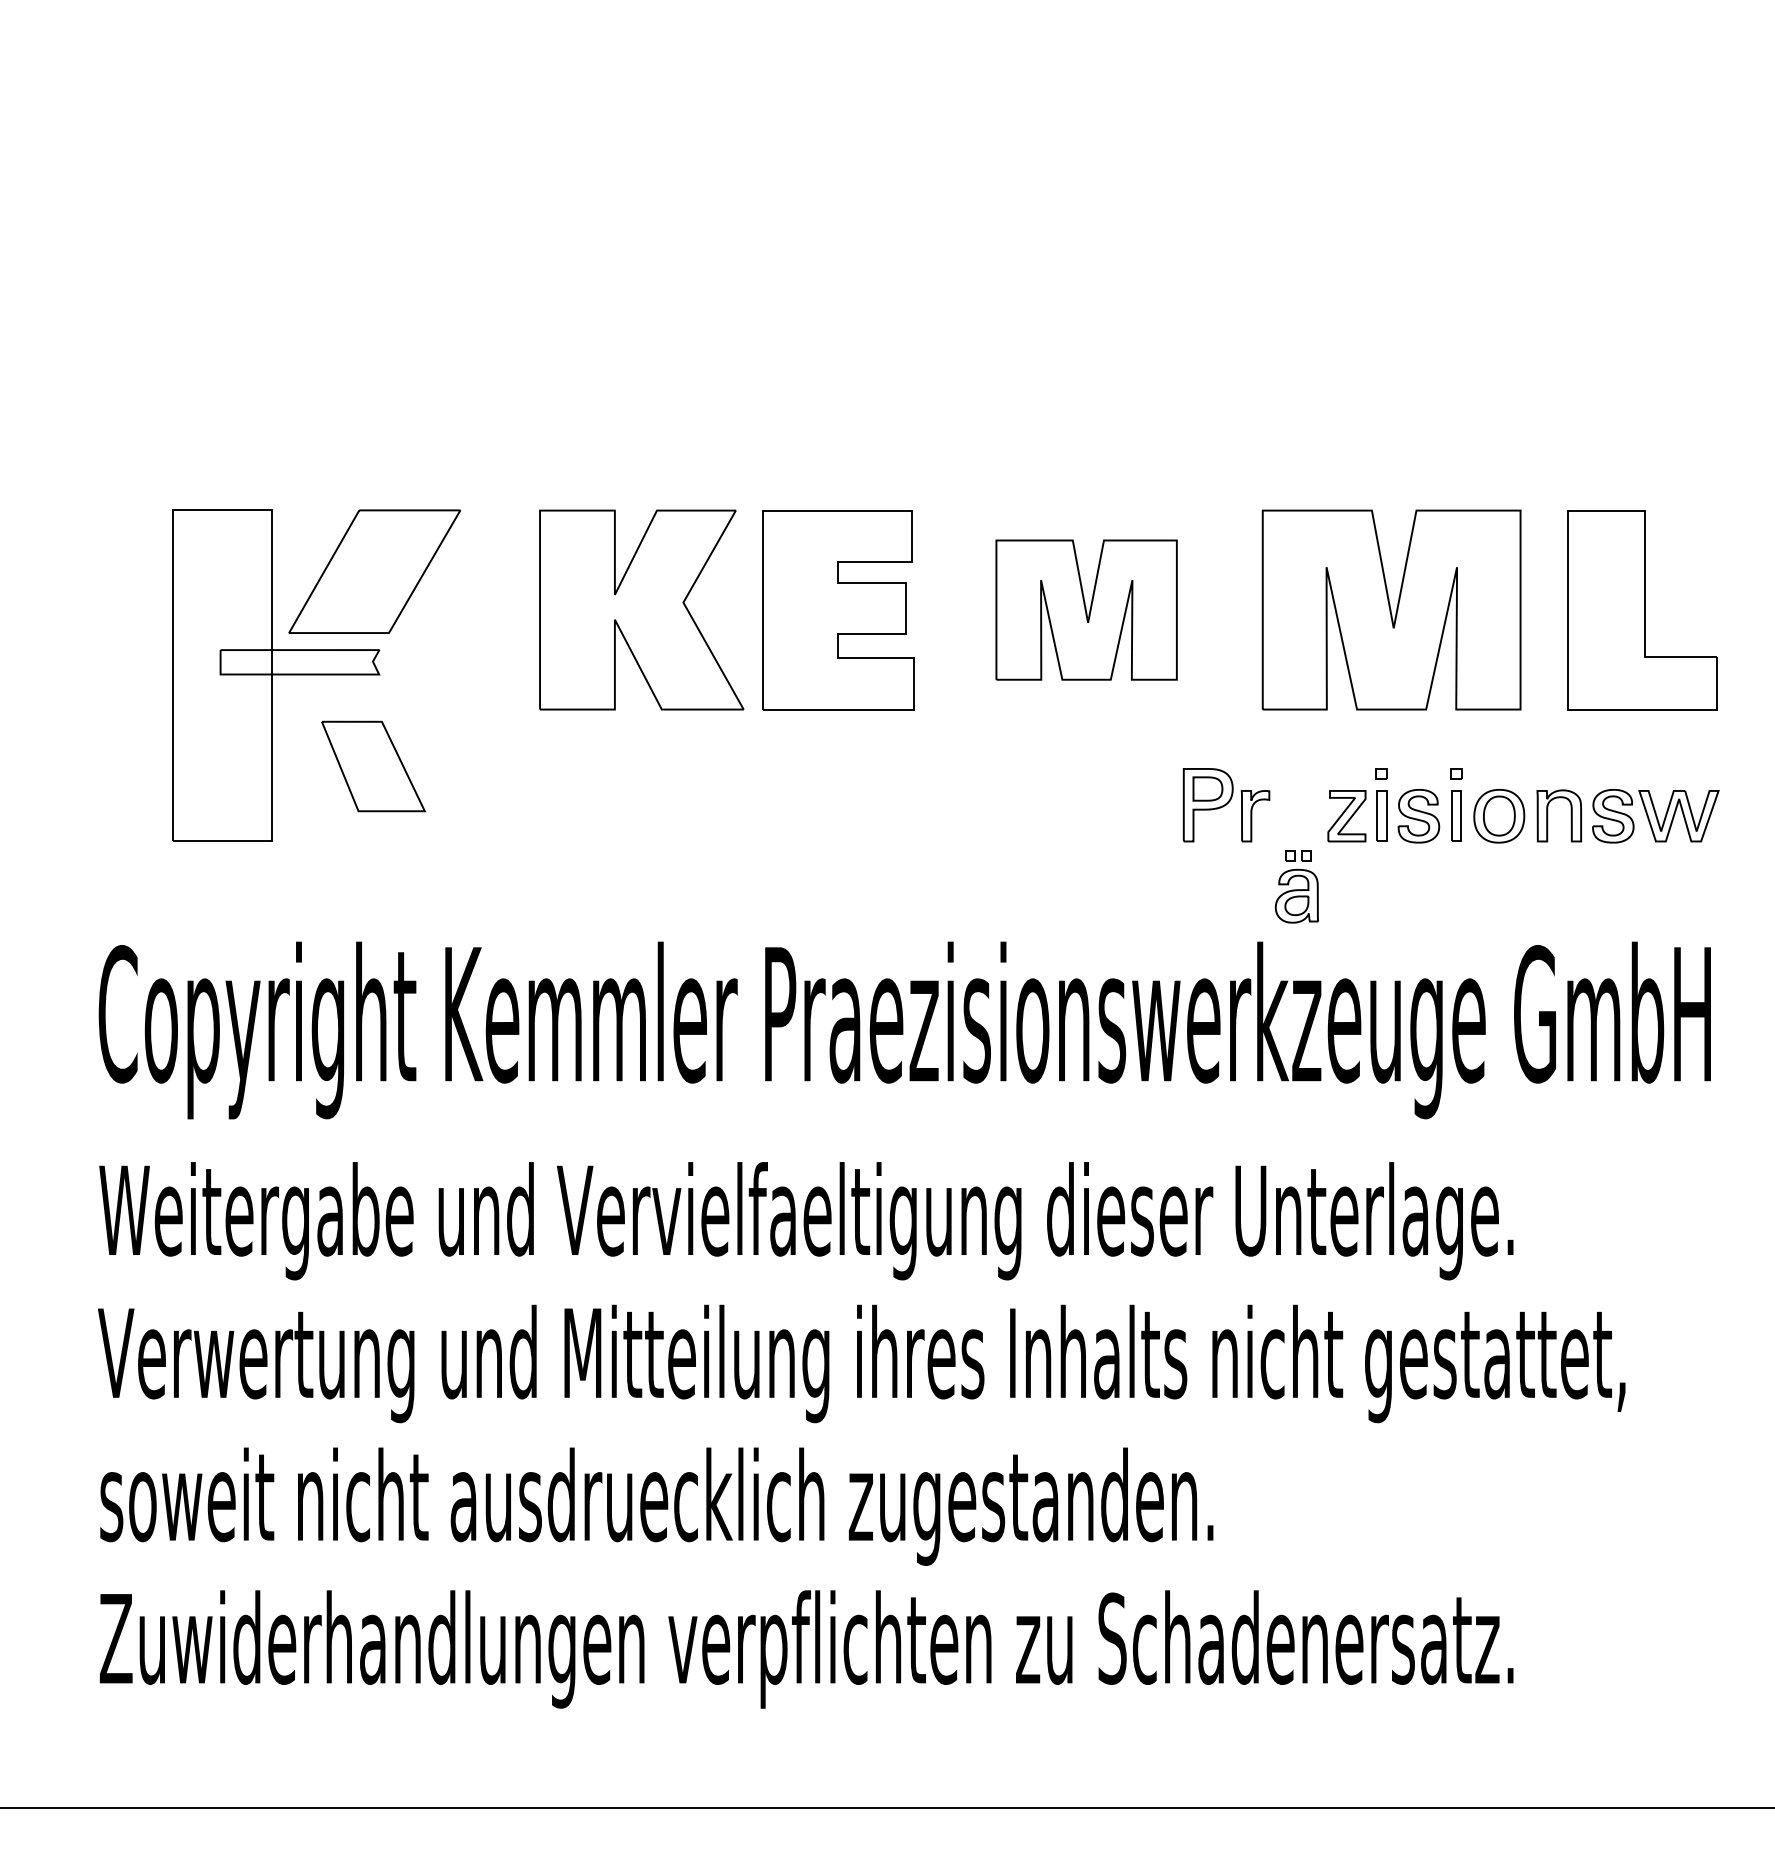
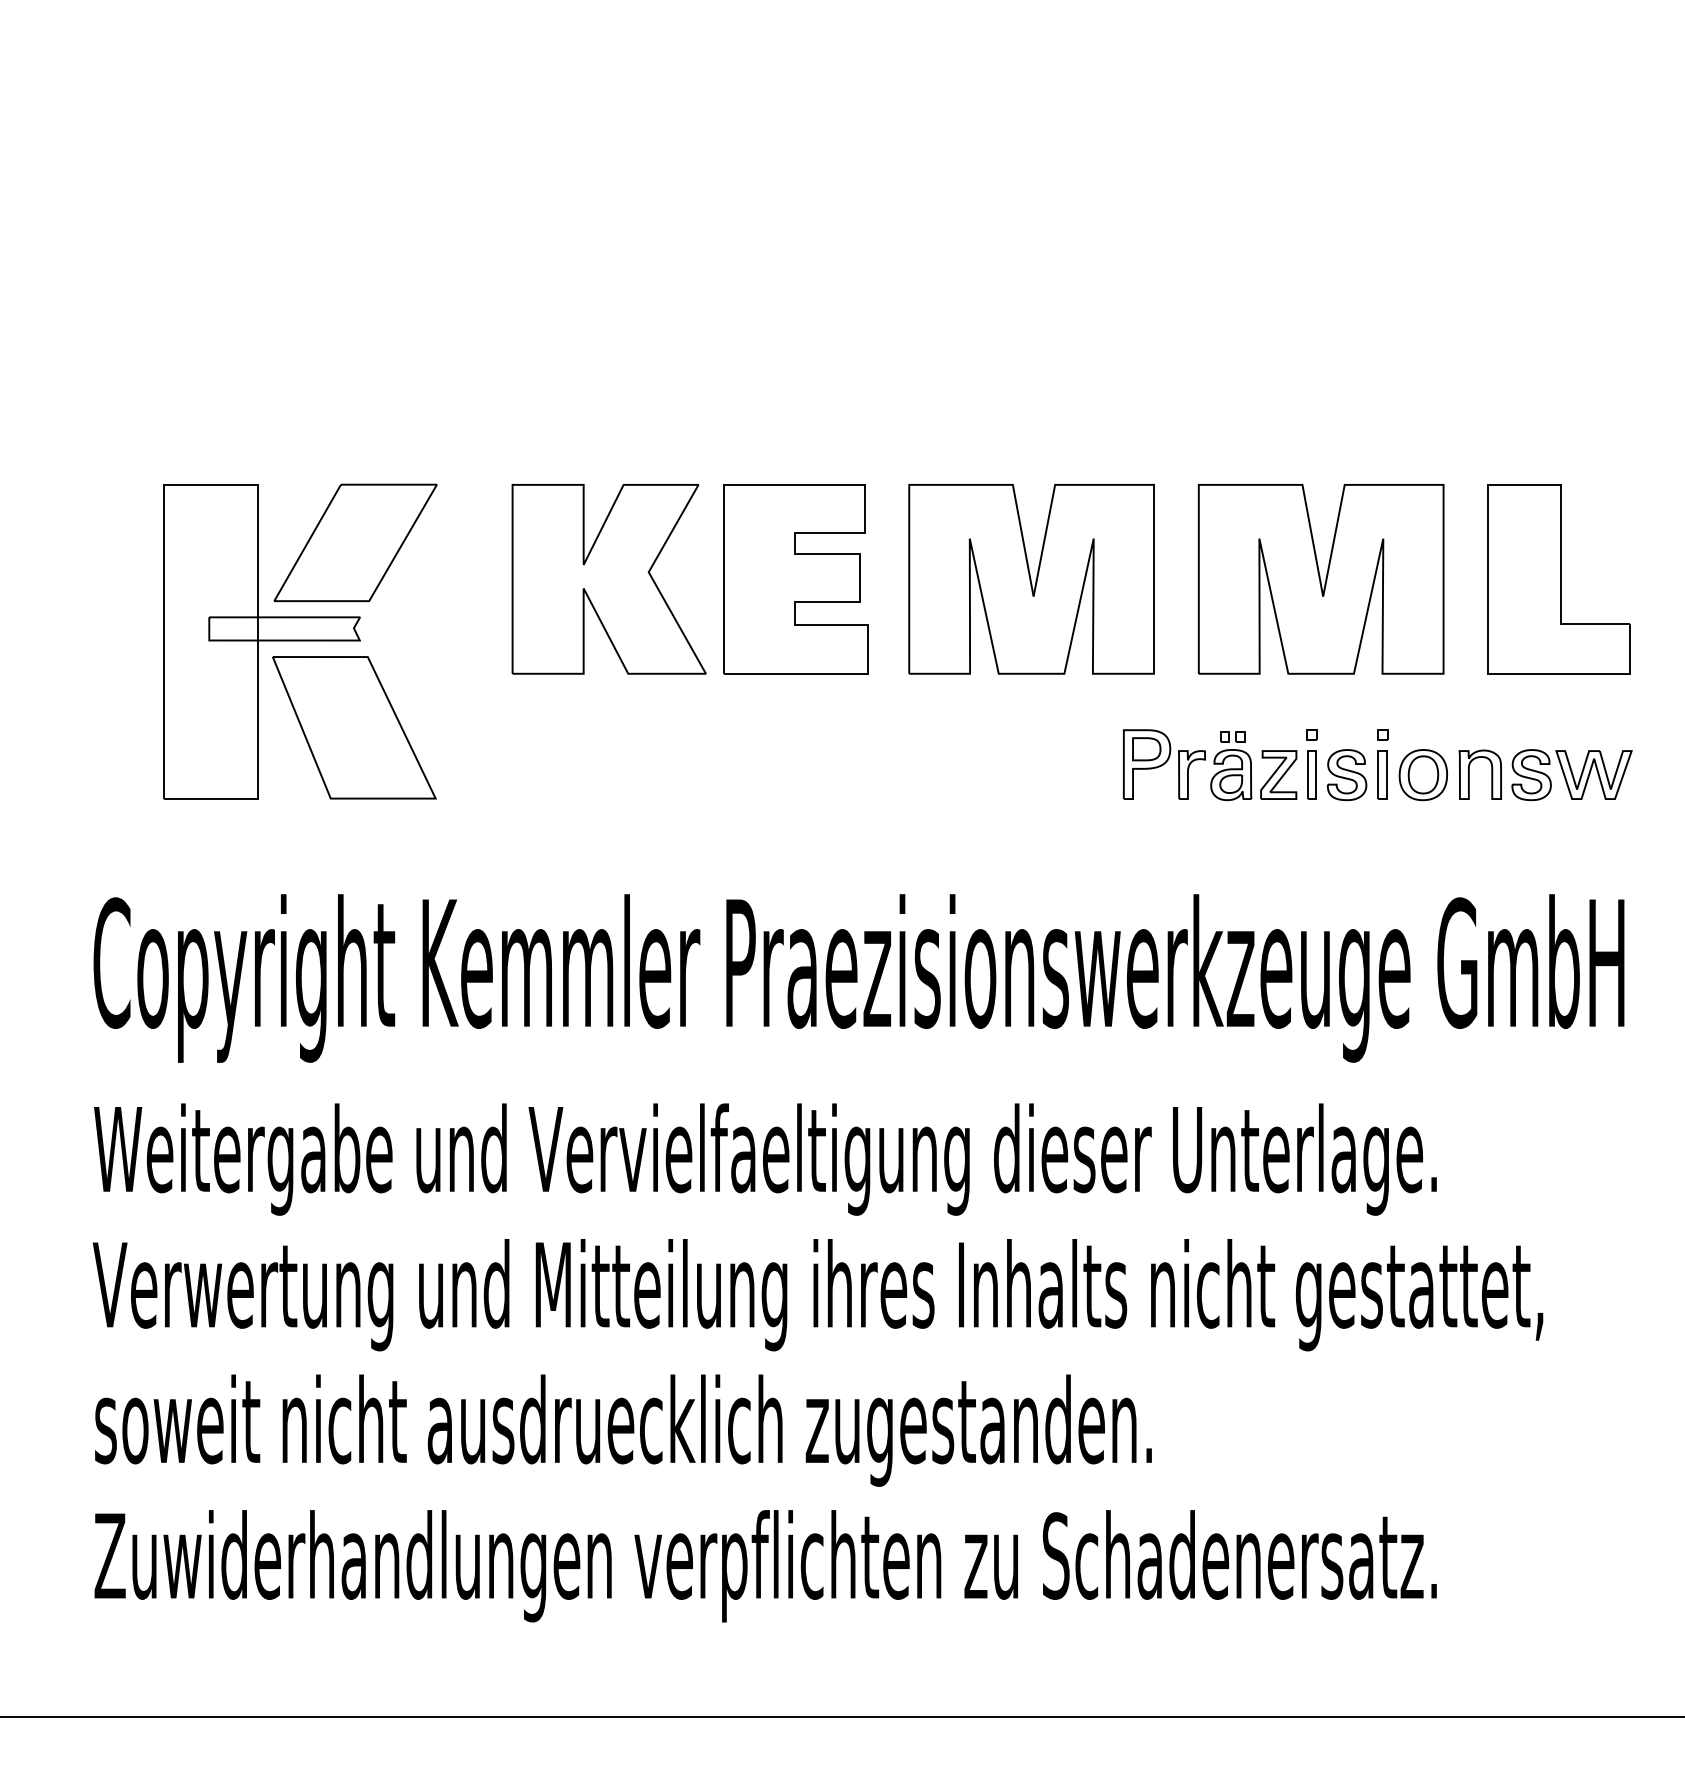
part: (1086, 610) -> (1031, 579), size x1.43
part: (373, 766) -> (354, 727), size x1.67
part: (1297, 887) -> (1231, 766), moved

